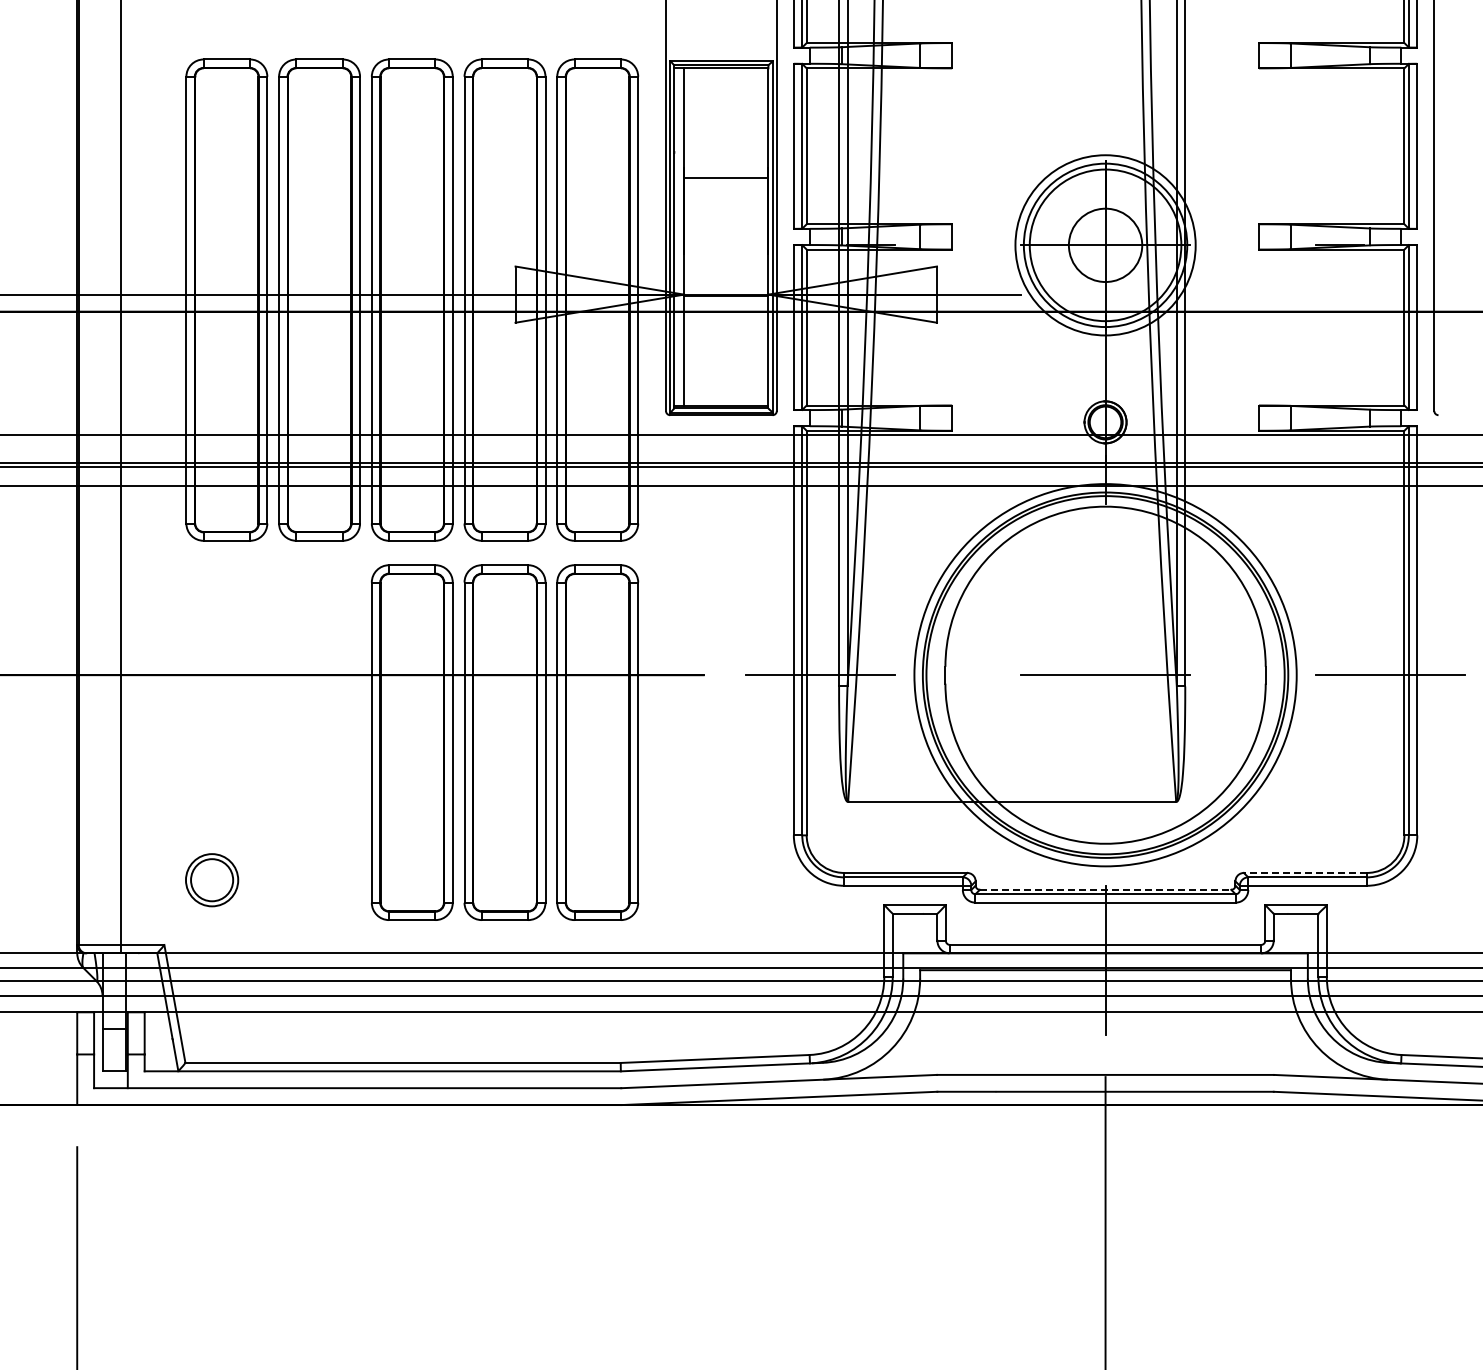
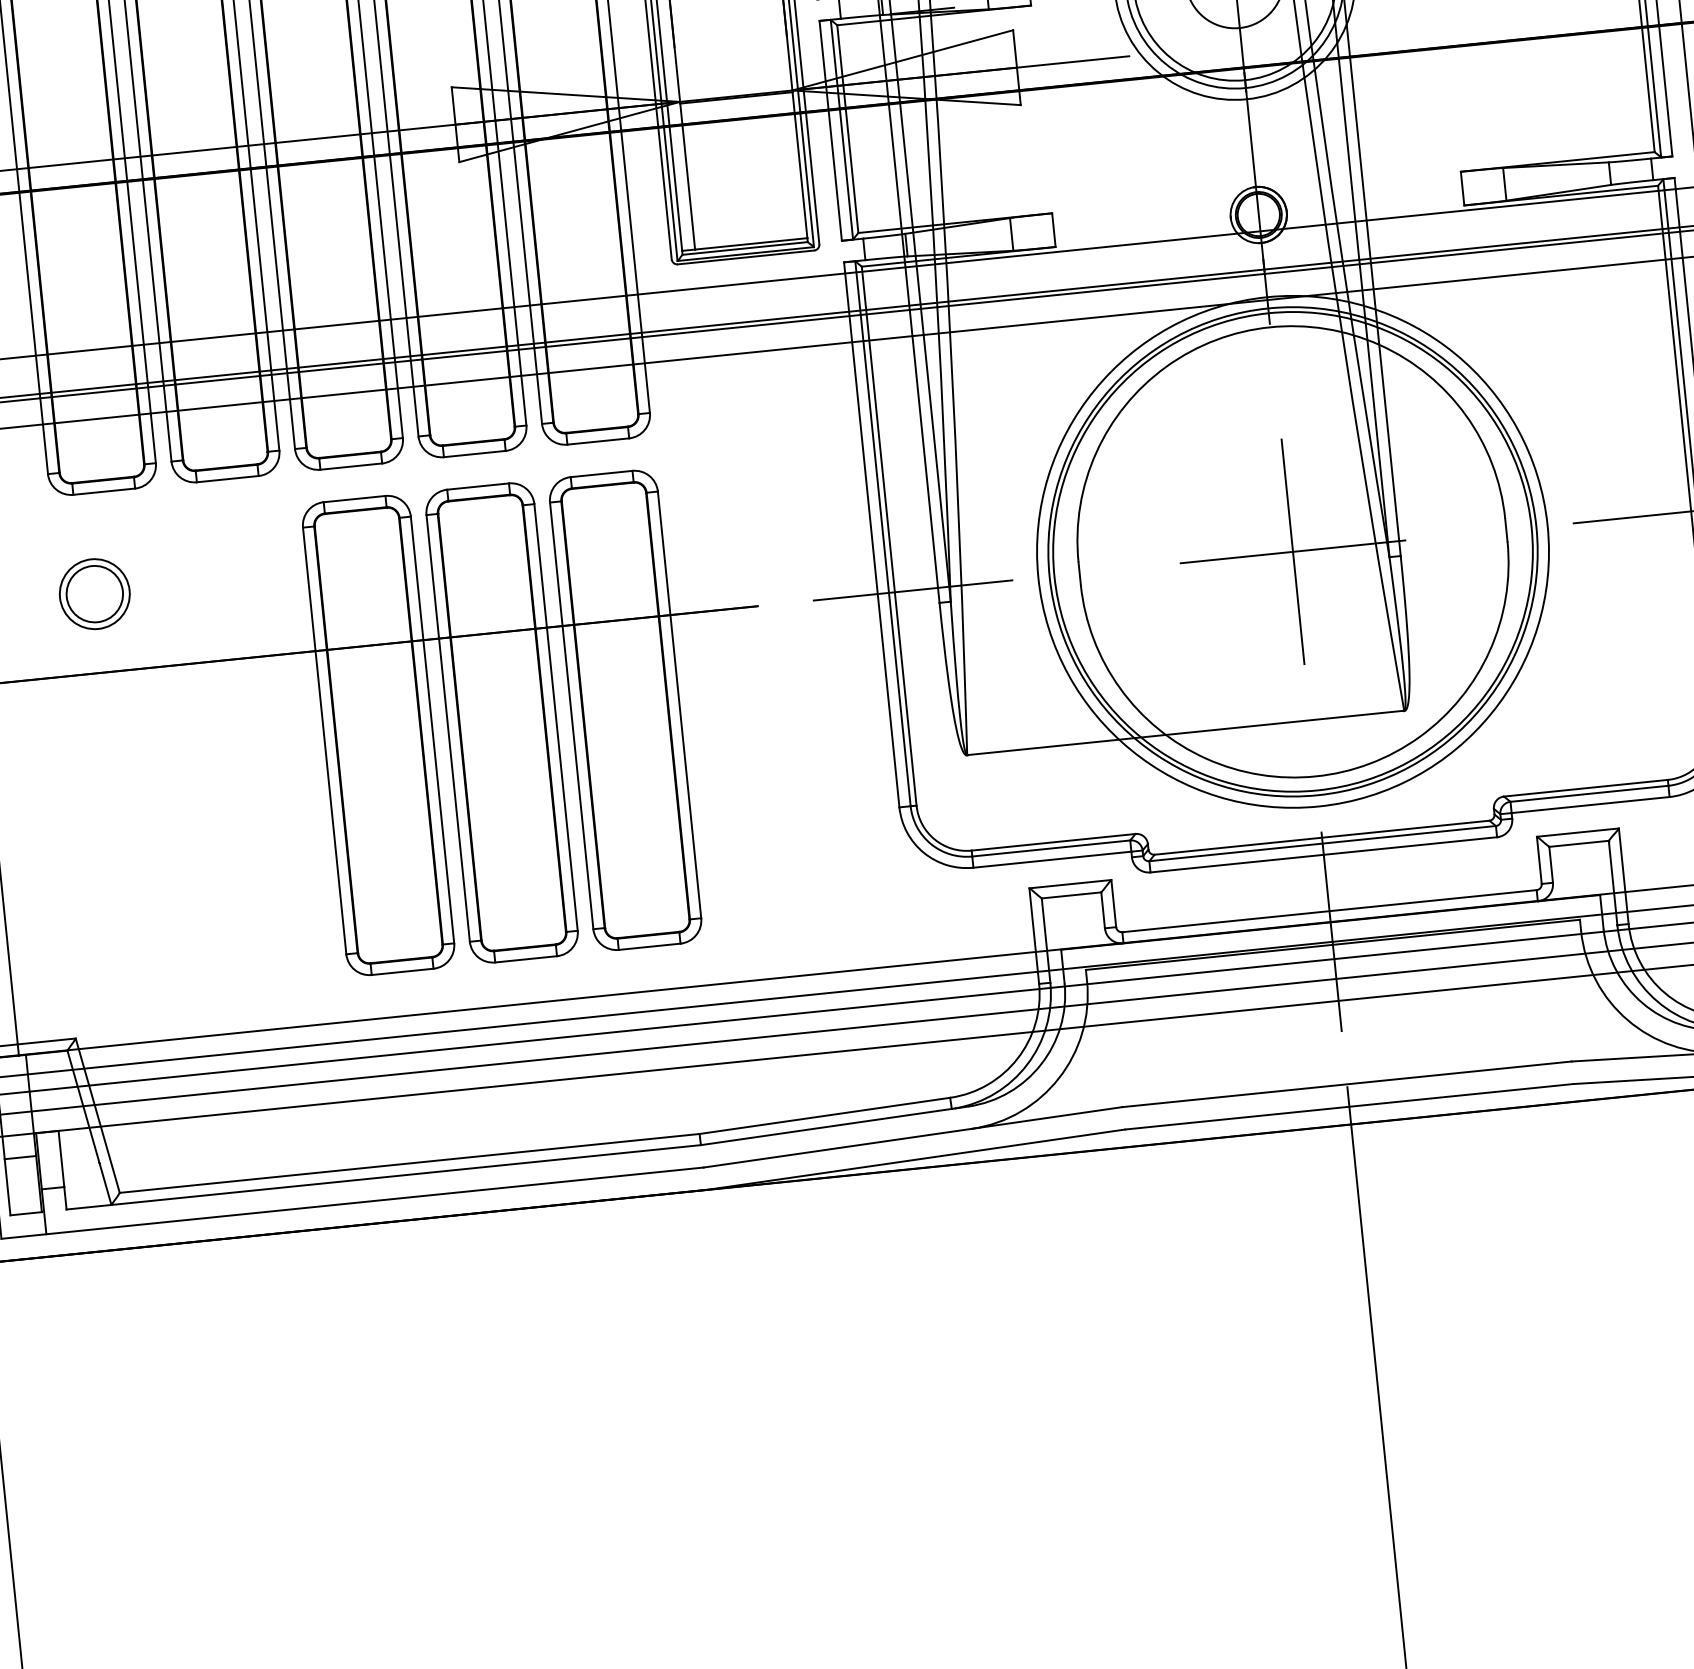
line: (1105, 674) -> (1292, 550), added
line: (1304, 872) -> (1584, 787), dashed -> solid
part: (212, 880) -> (95, 594), moved
line: (1105, 889) -> (1321, 837), dashed -> solid

